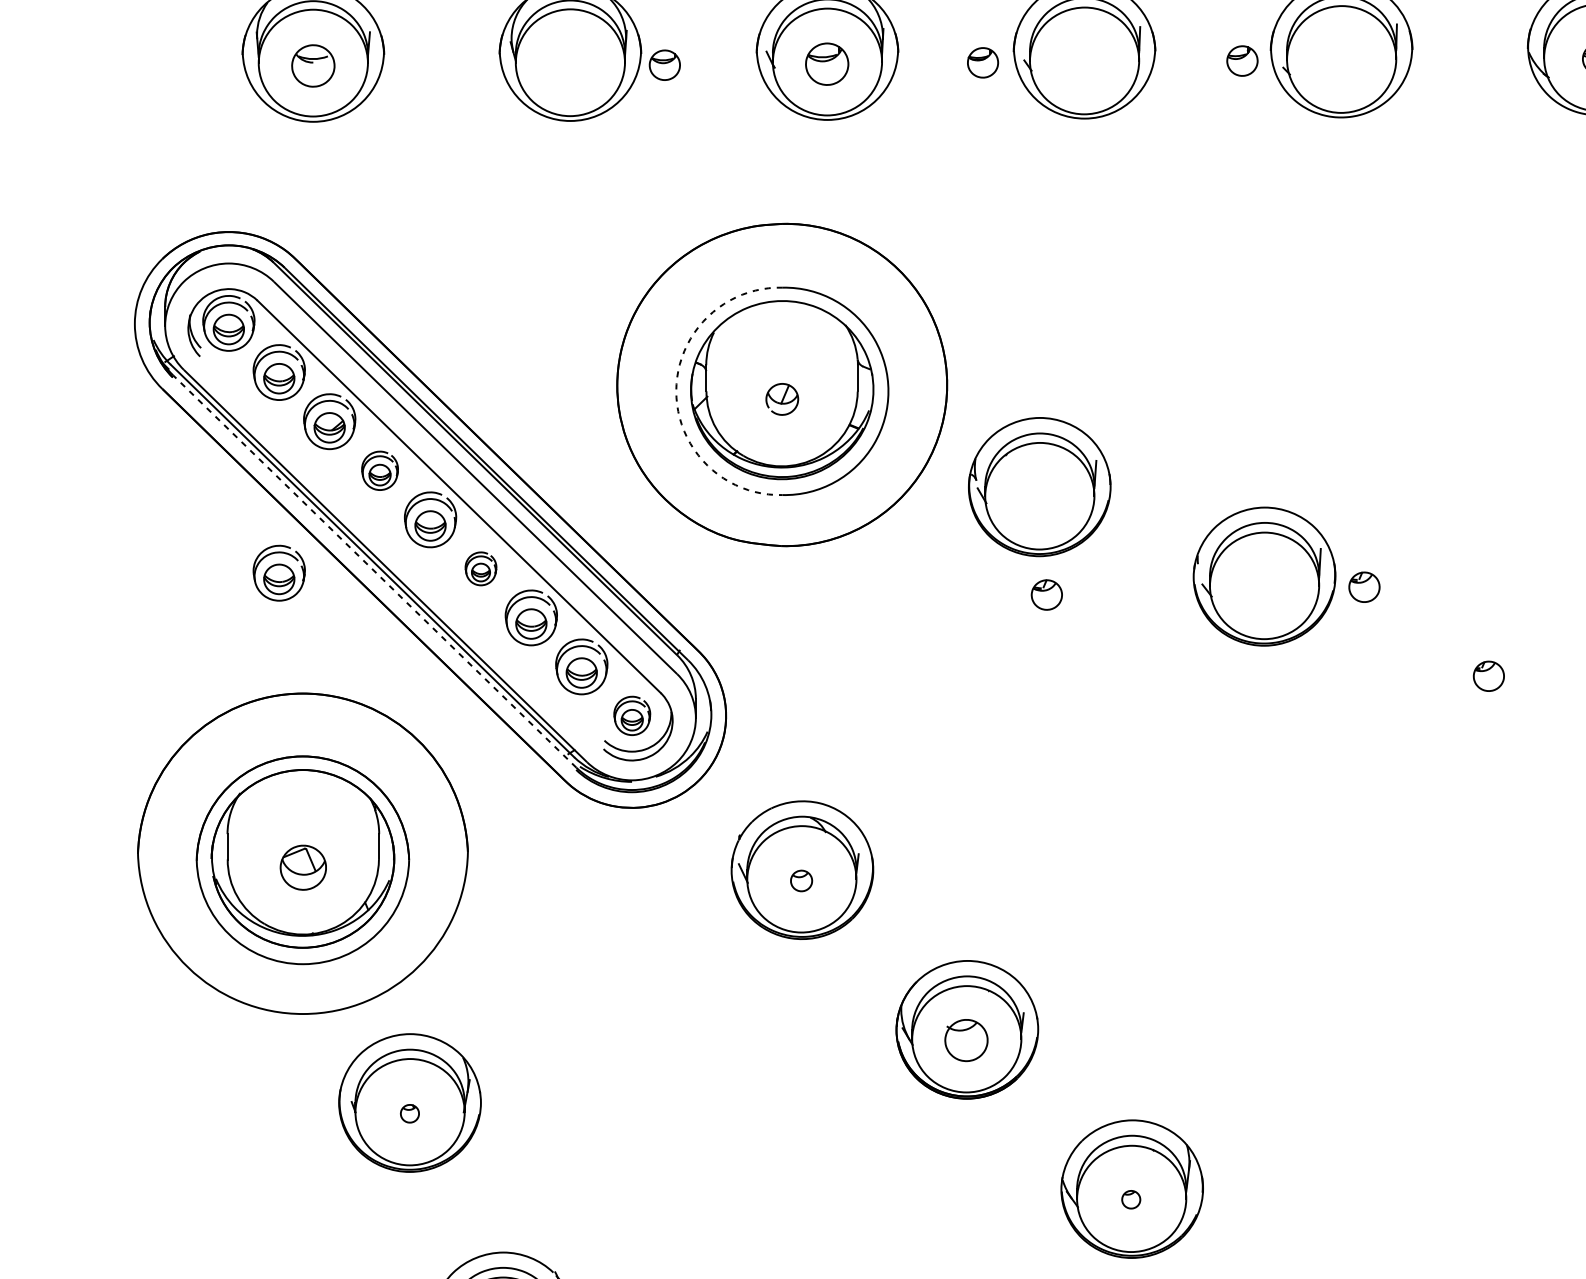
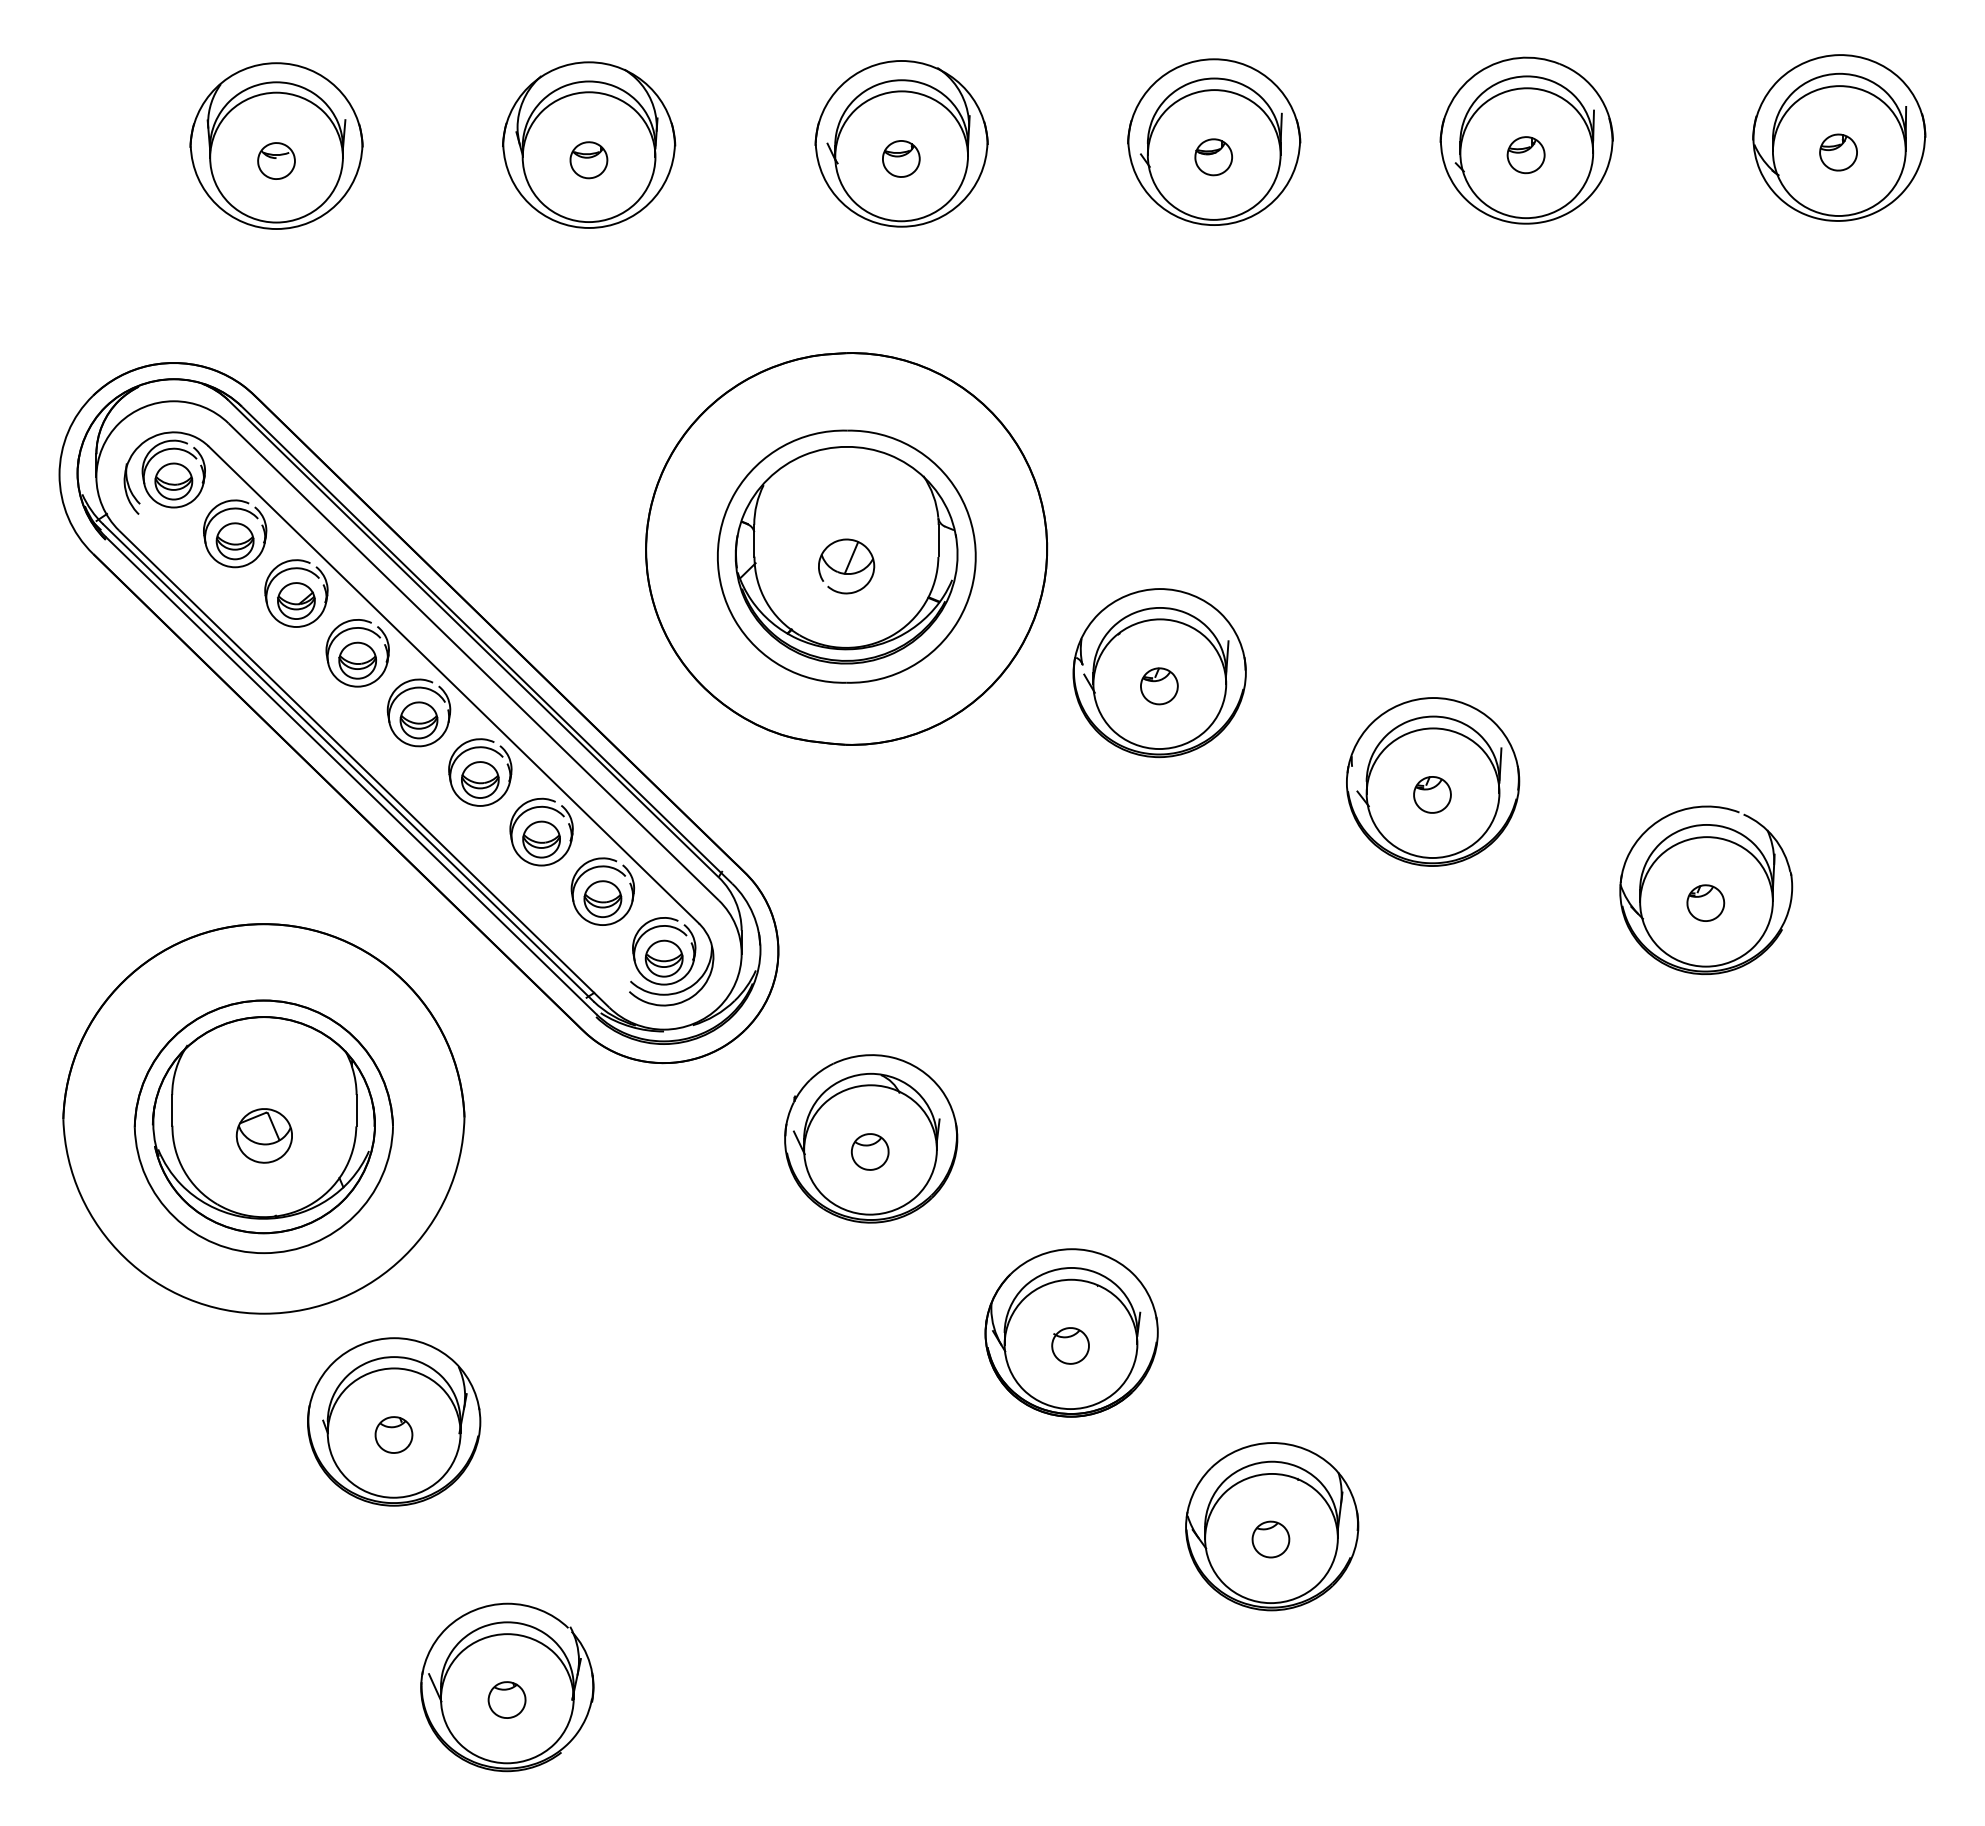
part: (1241, 61) -> (1525, 155), moved
part: (827, 63) -> (901, 158), size x0.71
part: (982, 63) -> (1213, 157), moved
part: (313, 65) -> (276, 160), size x0.71
part: (664, 65) -> (588, 160), moved
arc: (676, 391) -> (717, 556), dashed -> solid
part: (782, 399) -> (846, 566), size x1.43
part: (379, 470) -> (357, 653), size x1.43
part: (481, 568) -> (480, 772), size x1.67
line: (374, 571) -> (350, 775), dashed -> solid
part: (279, 572) -> (235, 777), removed
part: (1364, 586) -> (1432, 794), moved
part: (1046, 595) -> (1159, 686), moved
part: (1489, 665) -> (1706, 890), added
part: (632, 716) -> (664, 951), size x1.43
part: (801, 880) -> (869, 1151), size x1.43
part: (966, 1040) -> (1070, 1345), size x0.71
part: (409, 1113) -> (393, 1434), size x1.67
part: (1130, 1199) -> (1270, 1539), size x1.67

